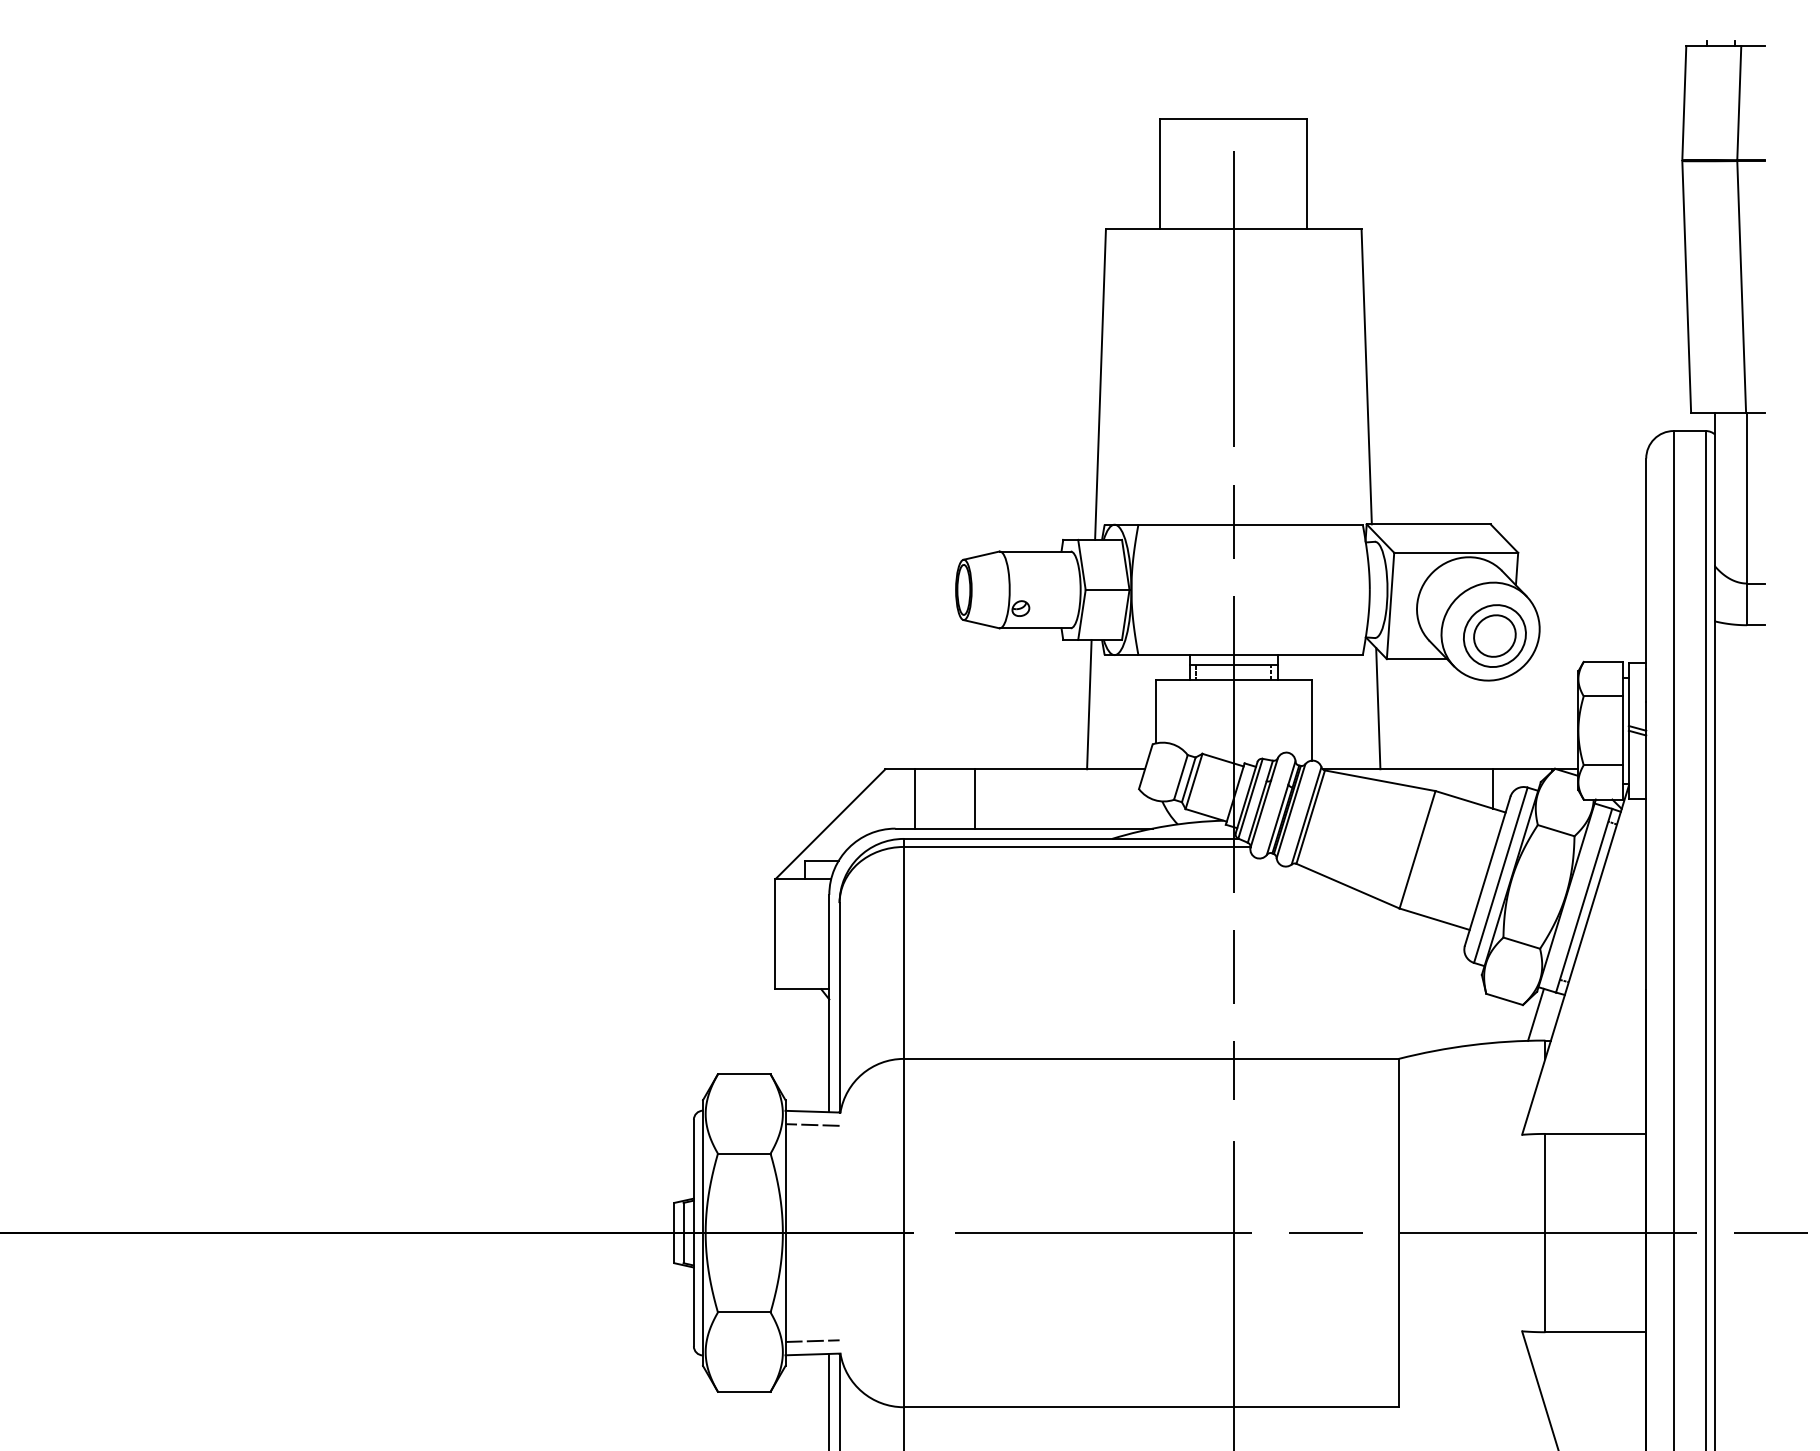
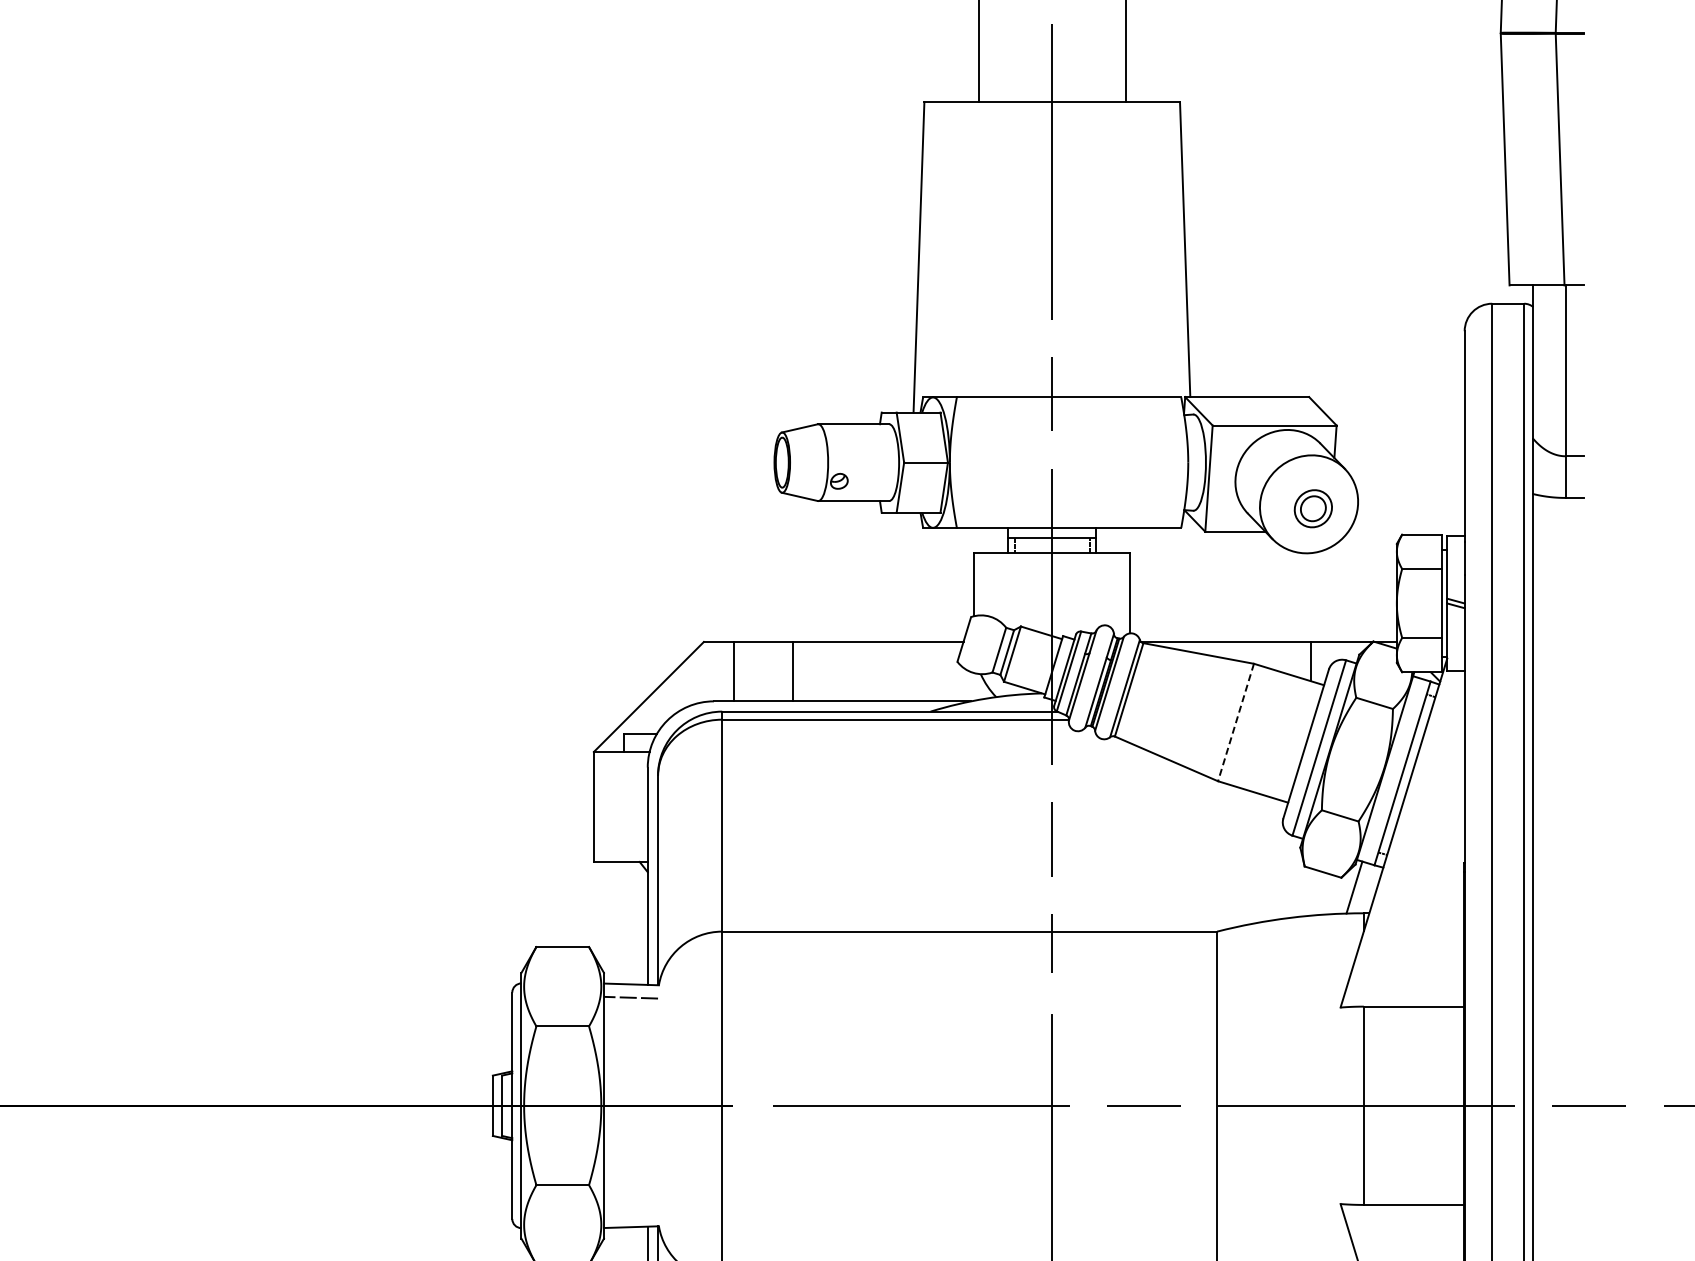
part: (1494, 635) -> (1312, 508), size x0.6
line: (1089, 704) -> (907, 577), removed
line: (1378, 708) -> (1196, 581), removed
line: (1417, 850) -> (1235, 723), solid -> dashed
line: (812, 1340) -> (630, 1213), removed

